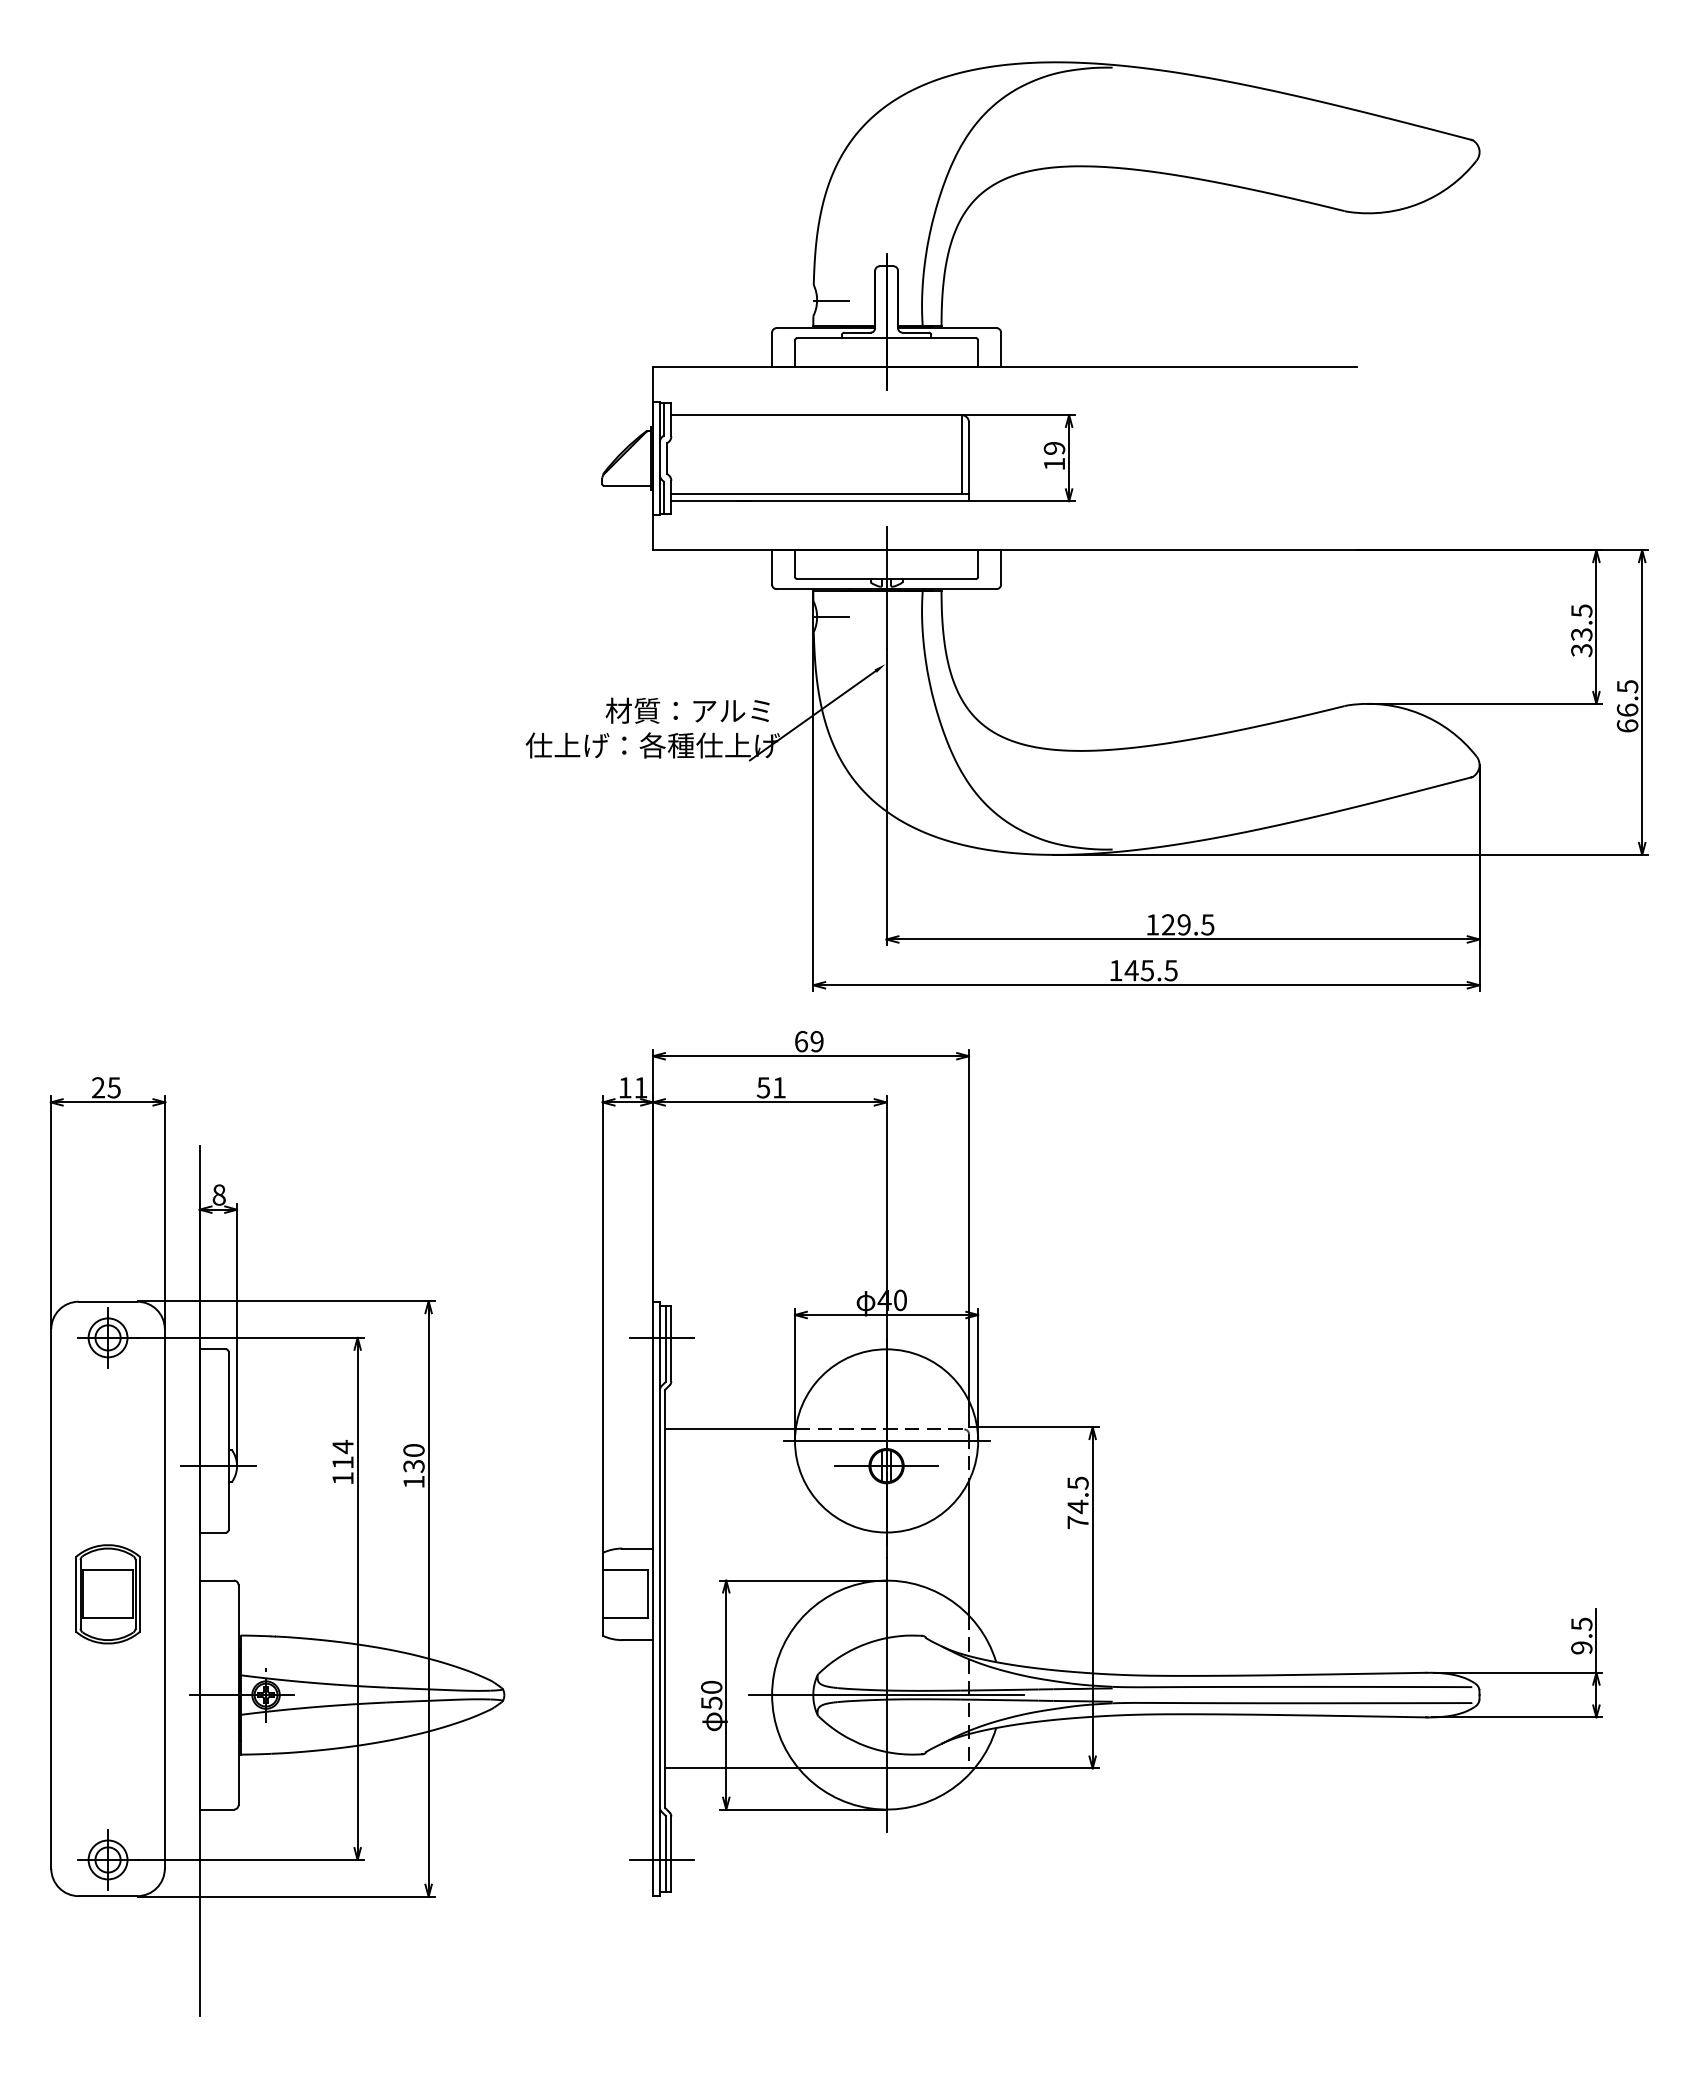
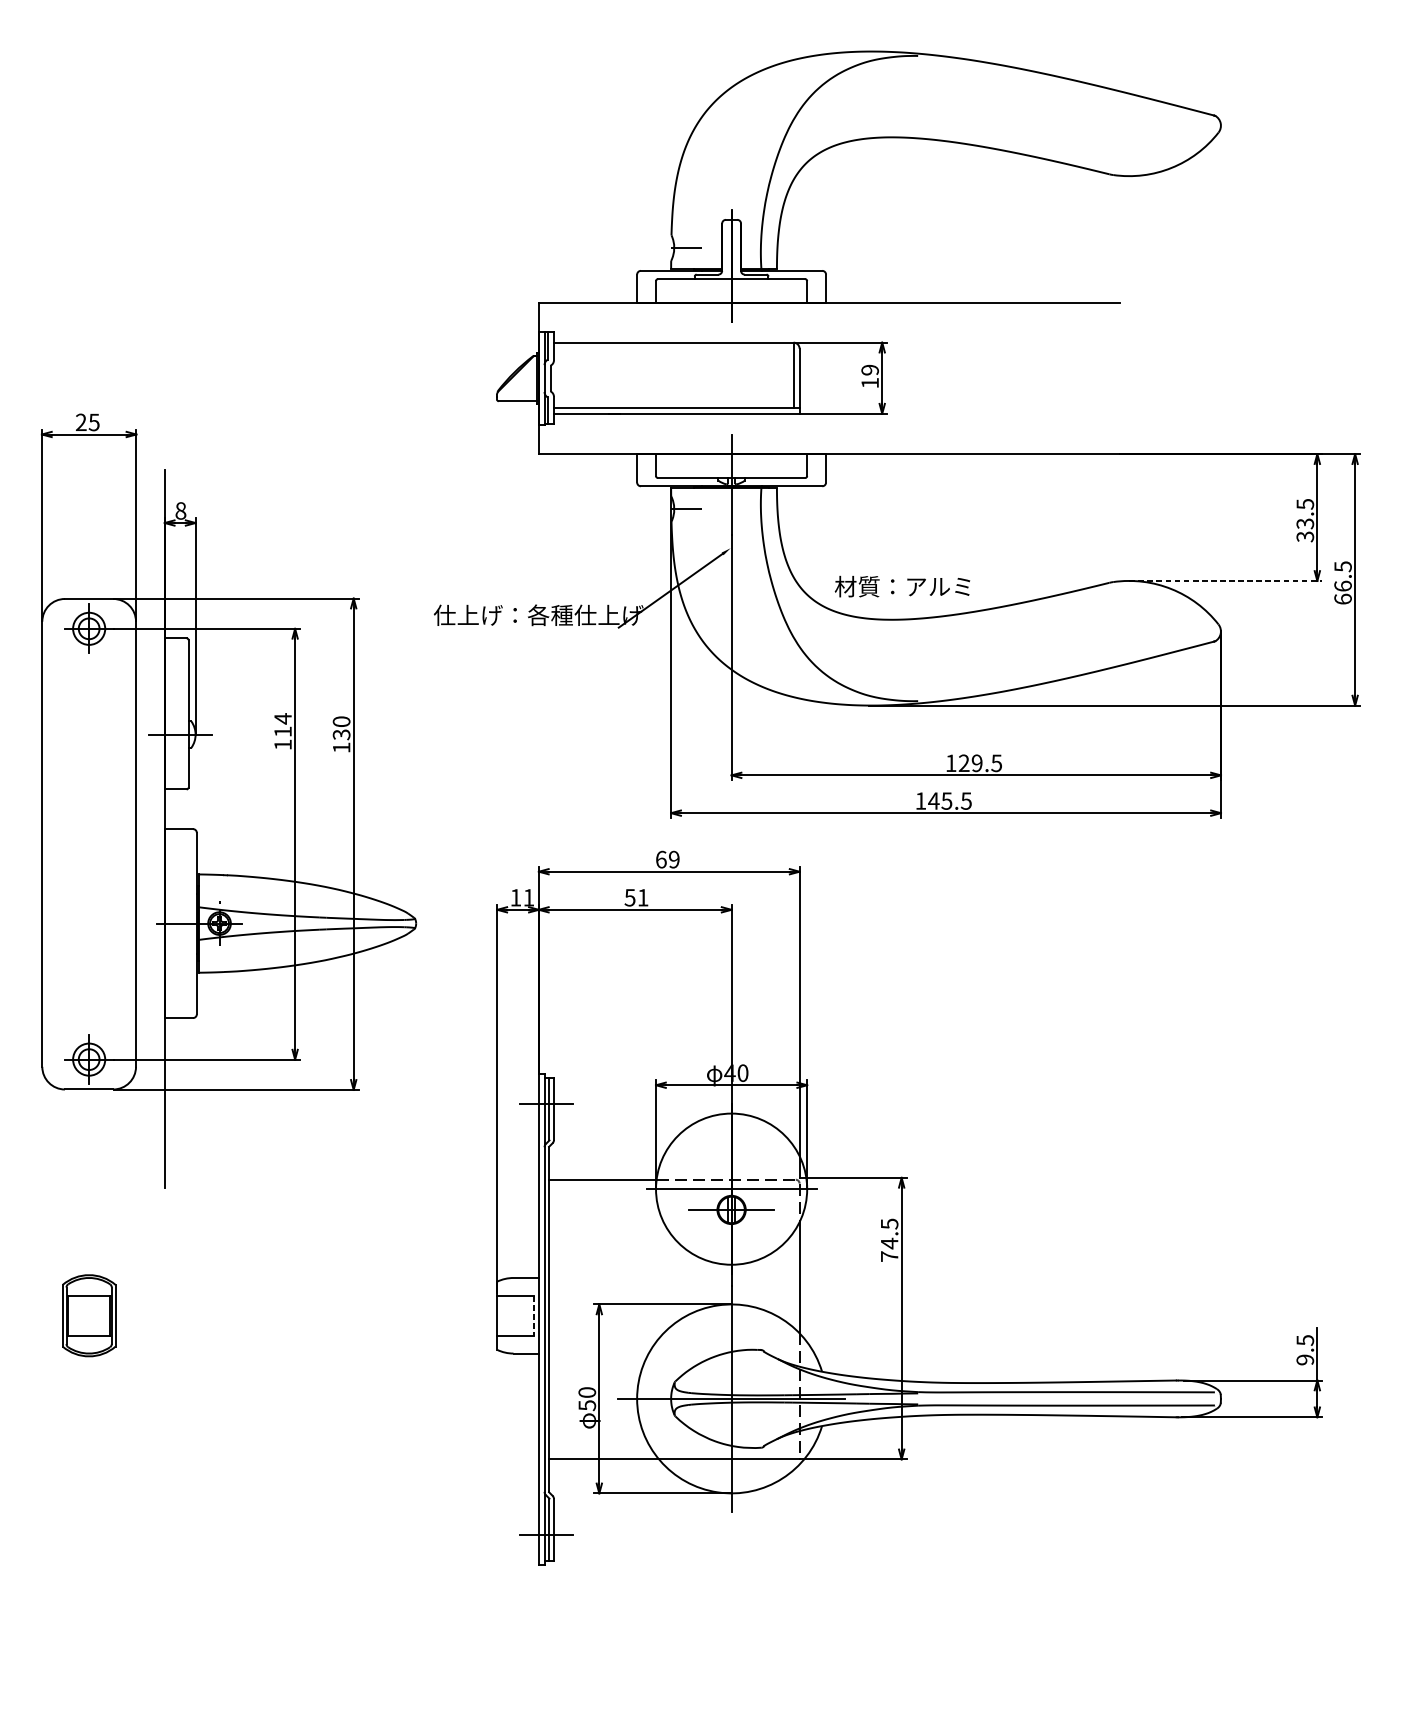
line: (1485, 703) -> (1225, 580), solid -> dashed
text: (687, 710) -> (902, 586), moved
part: (277, 1546) -> (228, 800), moved
line: (647, 1594) -> (534, 1315), solid -> dashed

